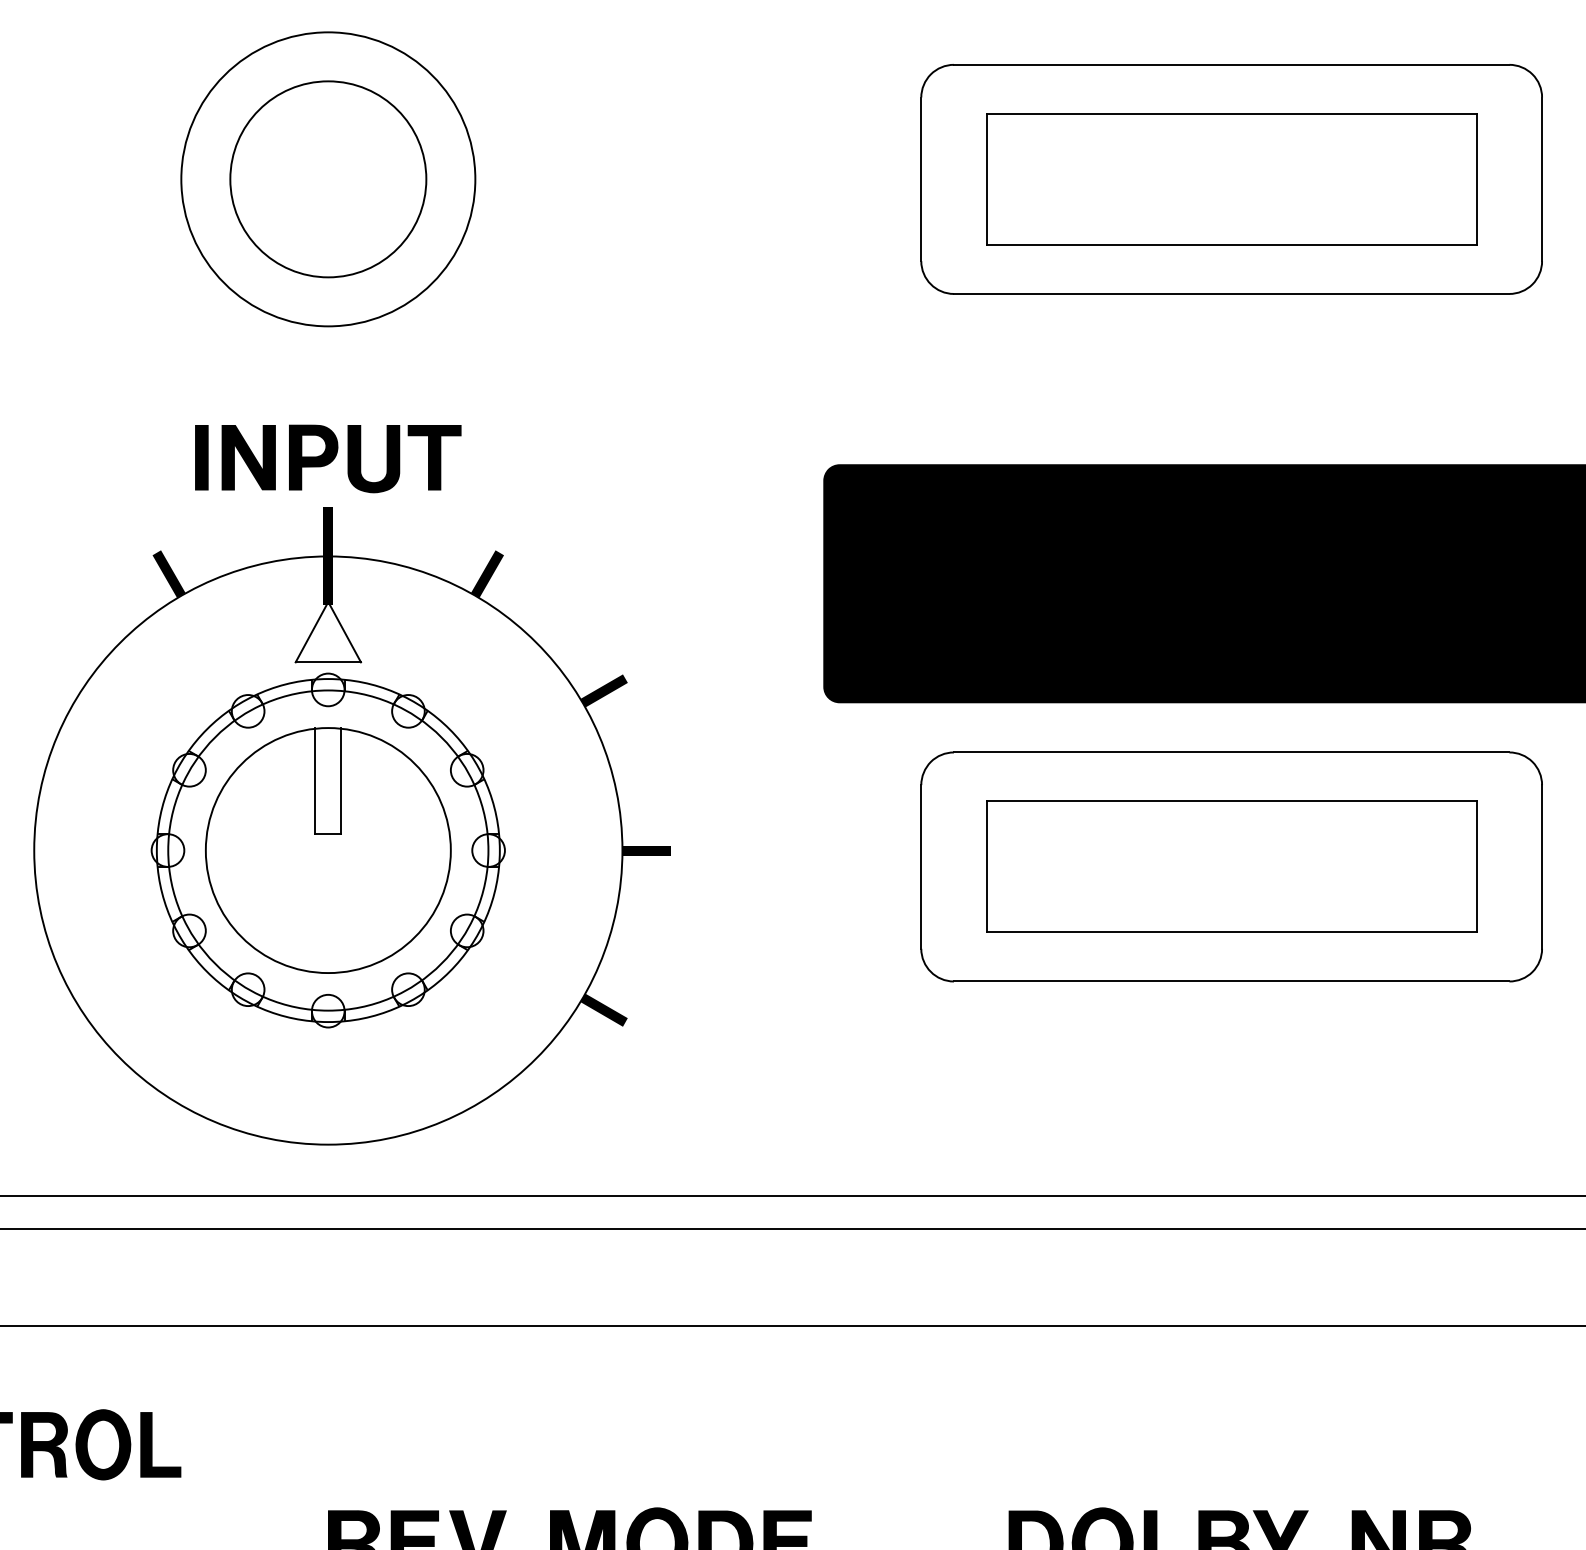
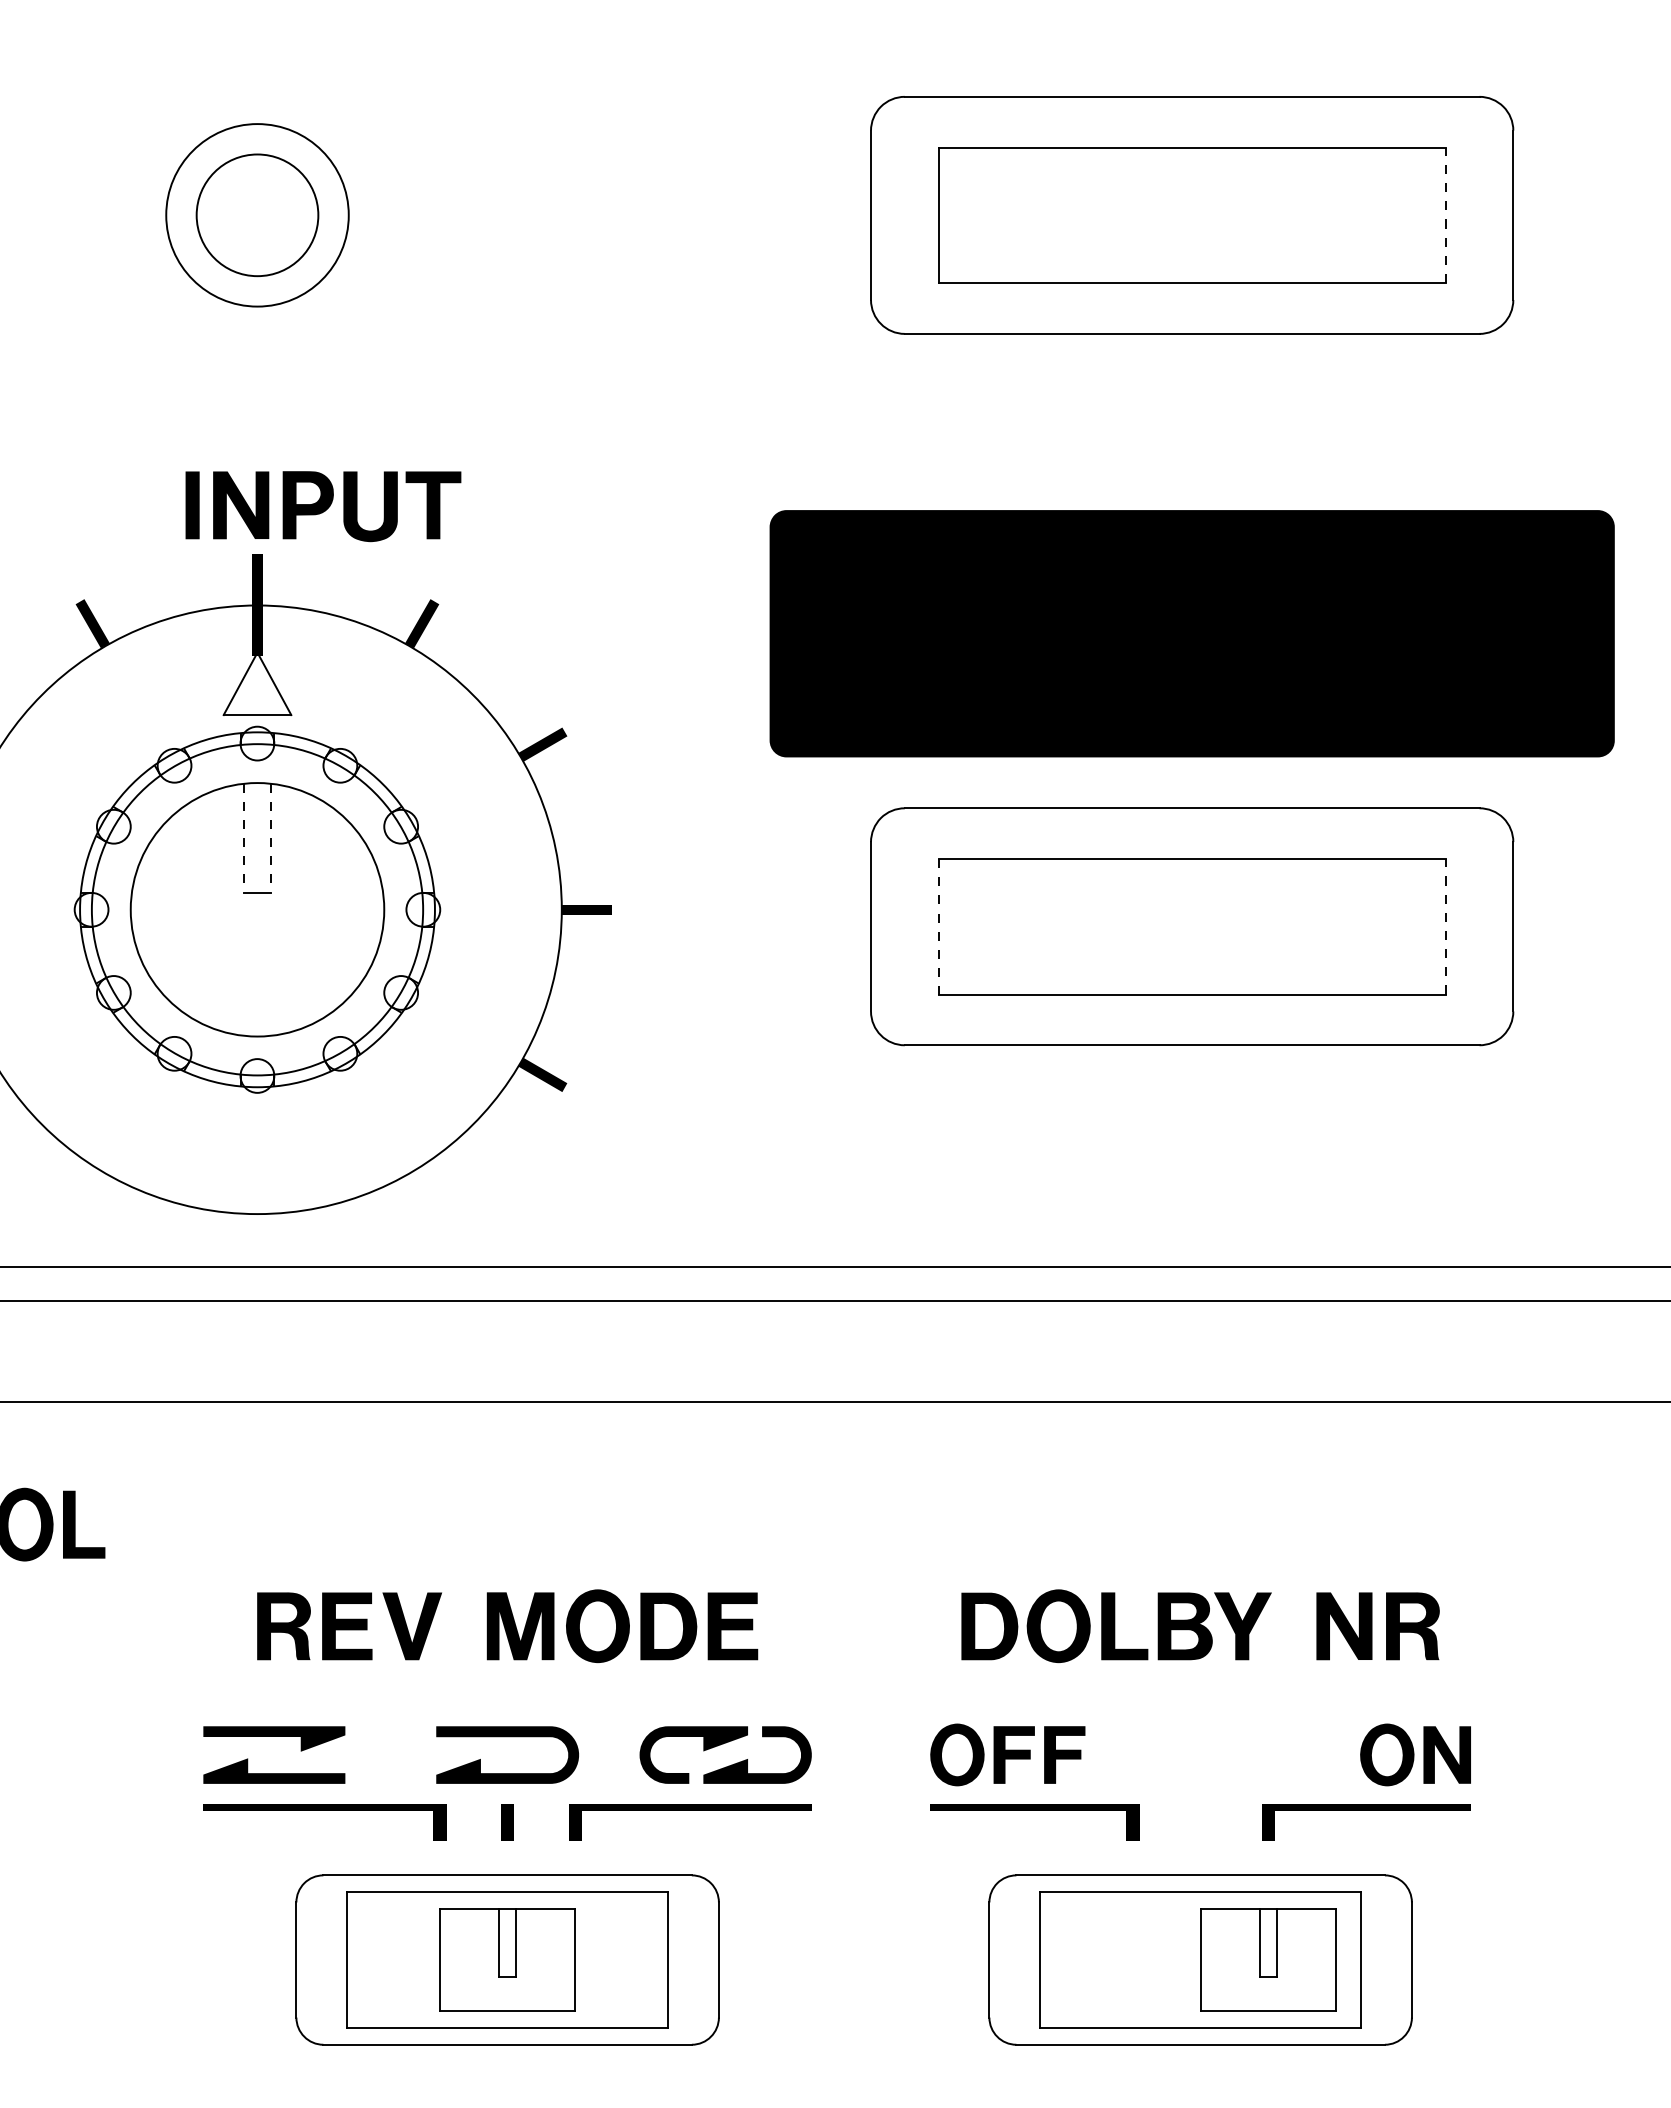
circle: (328, 178) -> (257, 214), size x0.6
circle: (328, 179) -> (257, 215), size x0.6
line: (1476, 179) -> (1445, 215), solid -> dashed
part: (328, 458) -> (323, 506), moved
line: (314, 781) -> (243, 838), solid -> dashed
line: (341, 781) -> (271, 838), solid -> dashed
line: (986, 866) -> (938, 926), solid -> dashed
line: (1476, 866) -> (1445, 926), solid -> dashed

